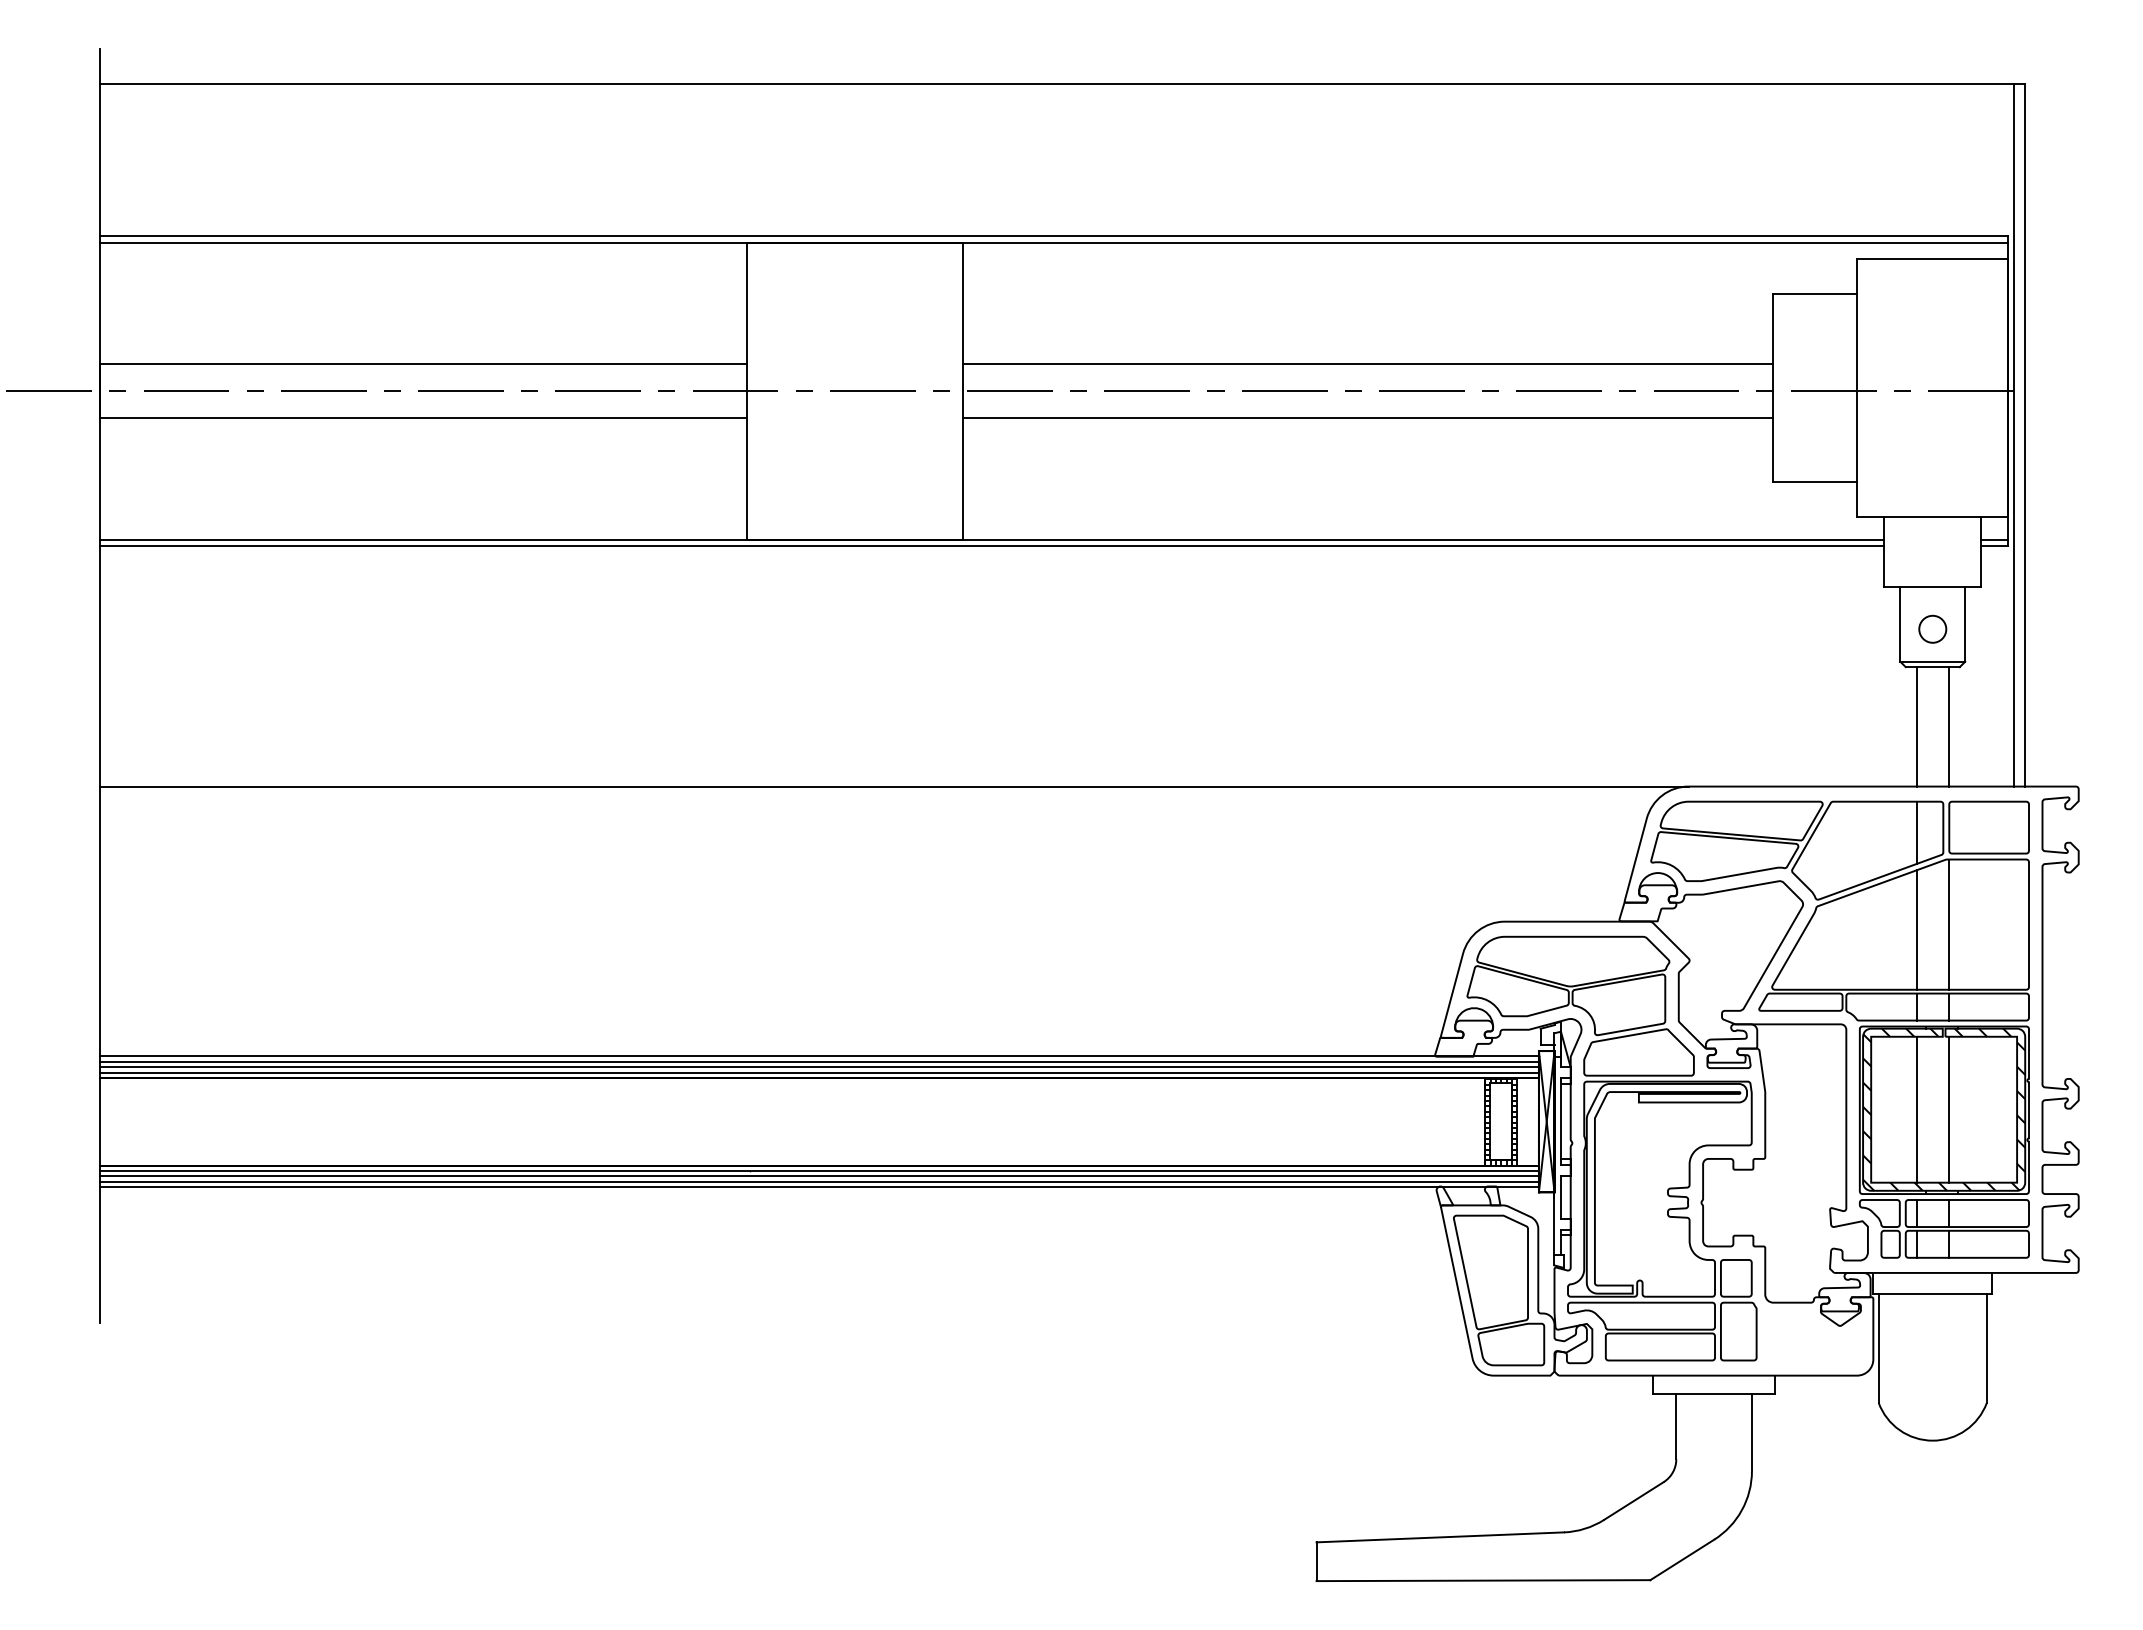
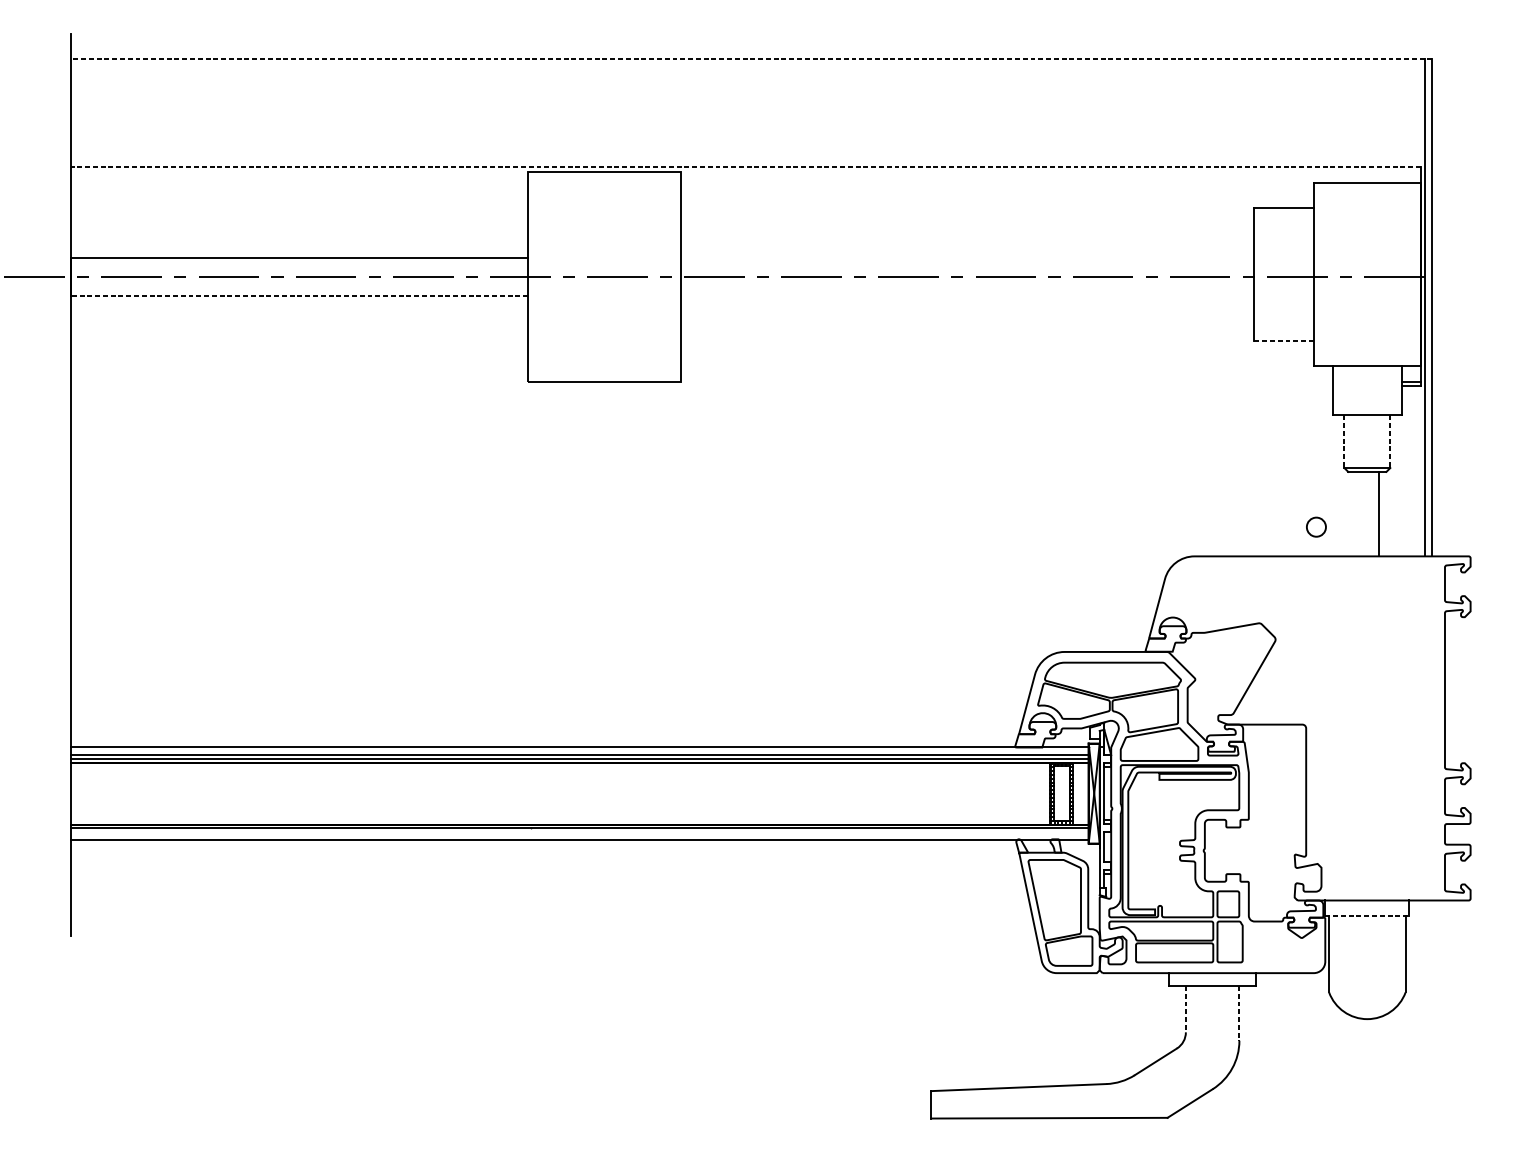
line: (1061, 84) -> (750, 59), solid -> dashed
line: (1053, 236) -> (745, 167), solid -> dashed
line: (1054, 242) -> (745, 171), removed
line: (1367, 364) -> (967, 257), removed
line: (422, 418) -> (298, 295), solid -> dashed
line: (1367, 418) -> (967, 295), removed
line: (1814, 481) -> (1283, 340), solid -> dashed
line: (992, 539) -> (702, 381), removed
line: (992, 546) -> (702, 386), removed
line: (1900, 624) -> (1344, 441), solid -> dashed
line: (1965, 624) -> (1390, 441), solid -> dashed
circle: (1932, 628) -> (1316, 526), moved
line: (1916, 726) -> (1355, 513), removed
line: (894, 786) -> (632, 556), removed
part: (1839, 1011) -> (1301, 715), removed
line: (819, 1061) -> (579, 750), removed
line: (819, 1176) -> (579, 832), removed
line: (819, 1181) -> (579, 835), removed
line: (1933, 1294) -> (1367, 915), solid -> dashed
line: (1676, 1426) -> (1186, 1009), solid -> dashed
line: (1751, 1432) -> (1239, 1013), solid -> dashed

